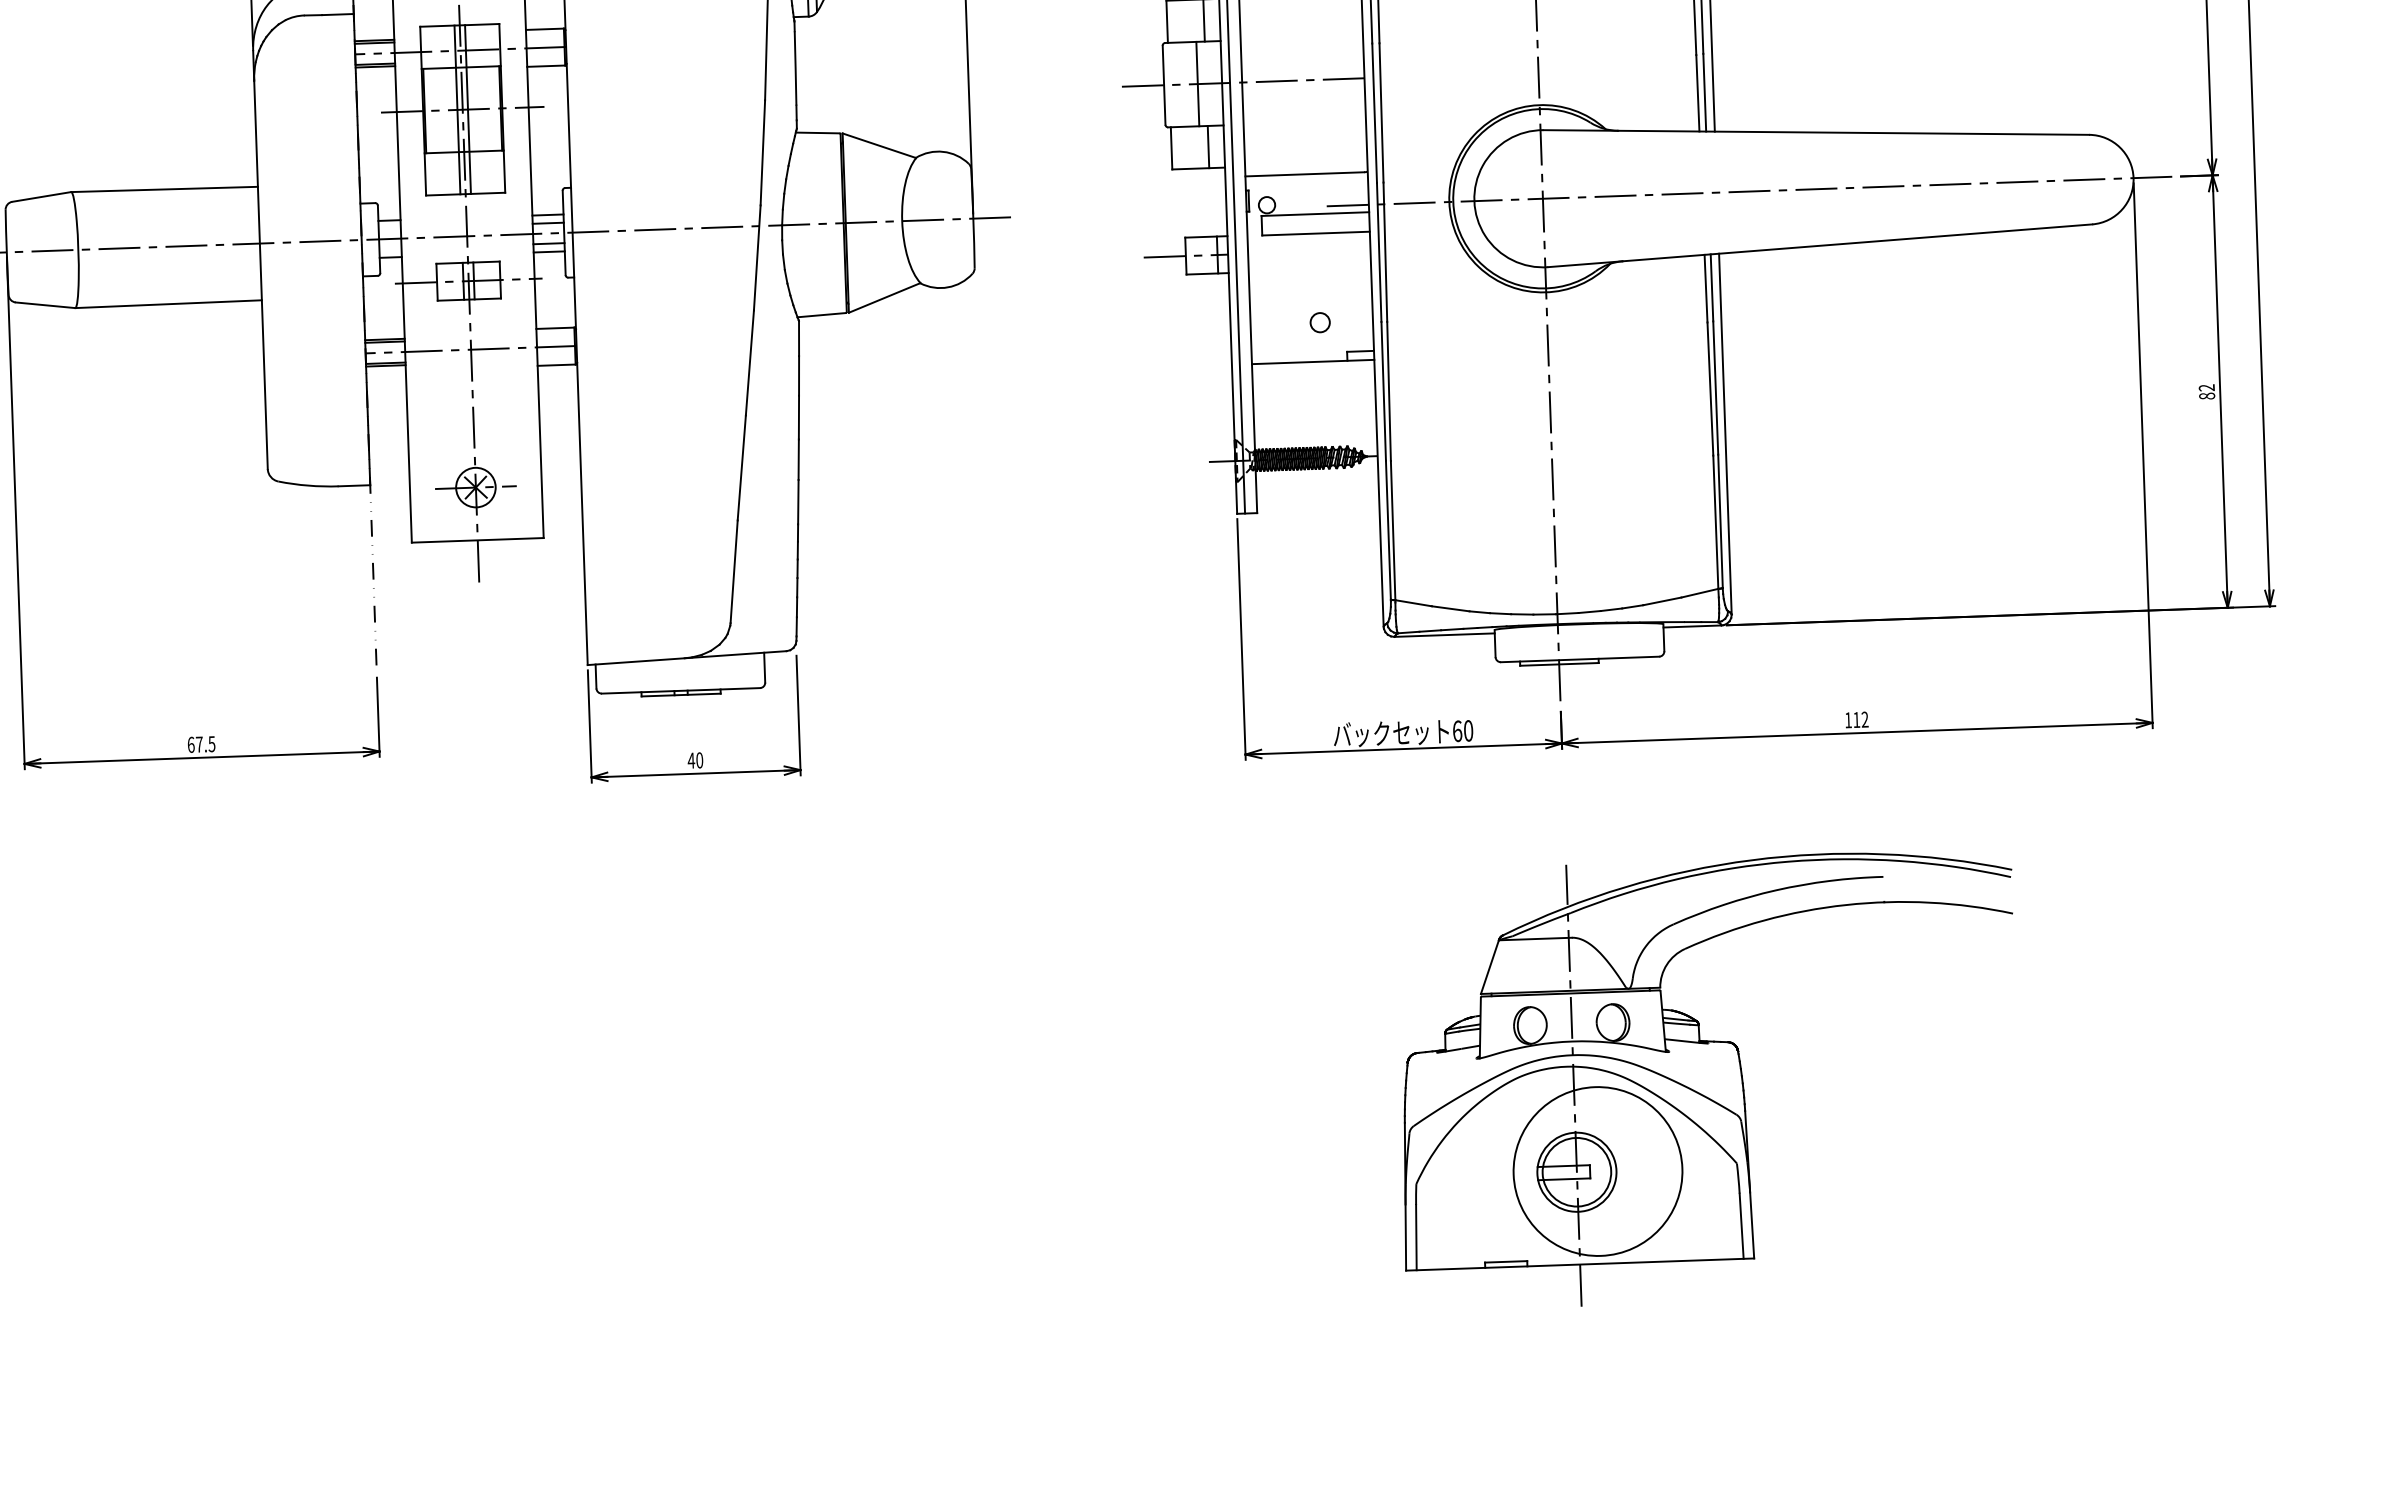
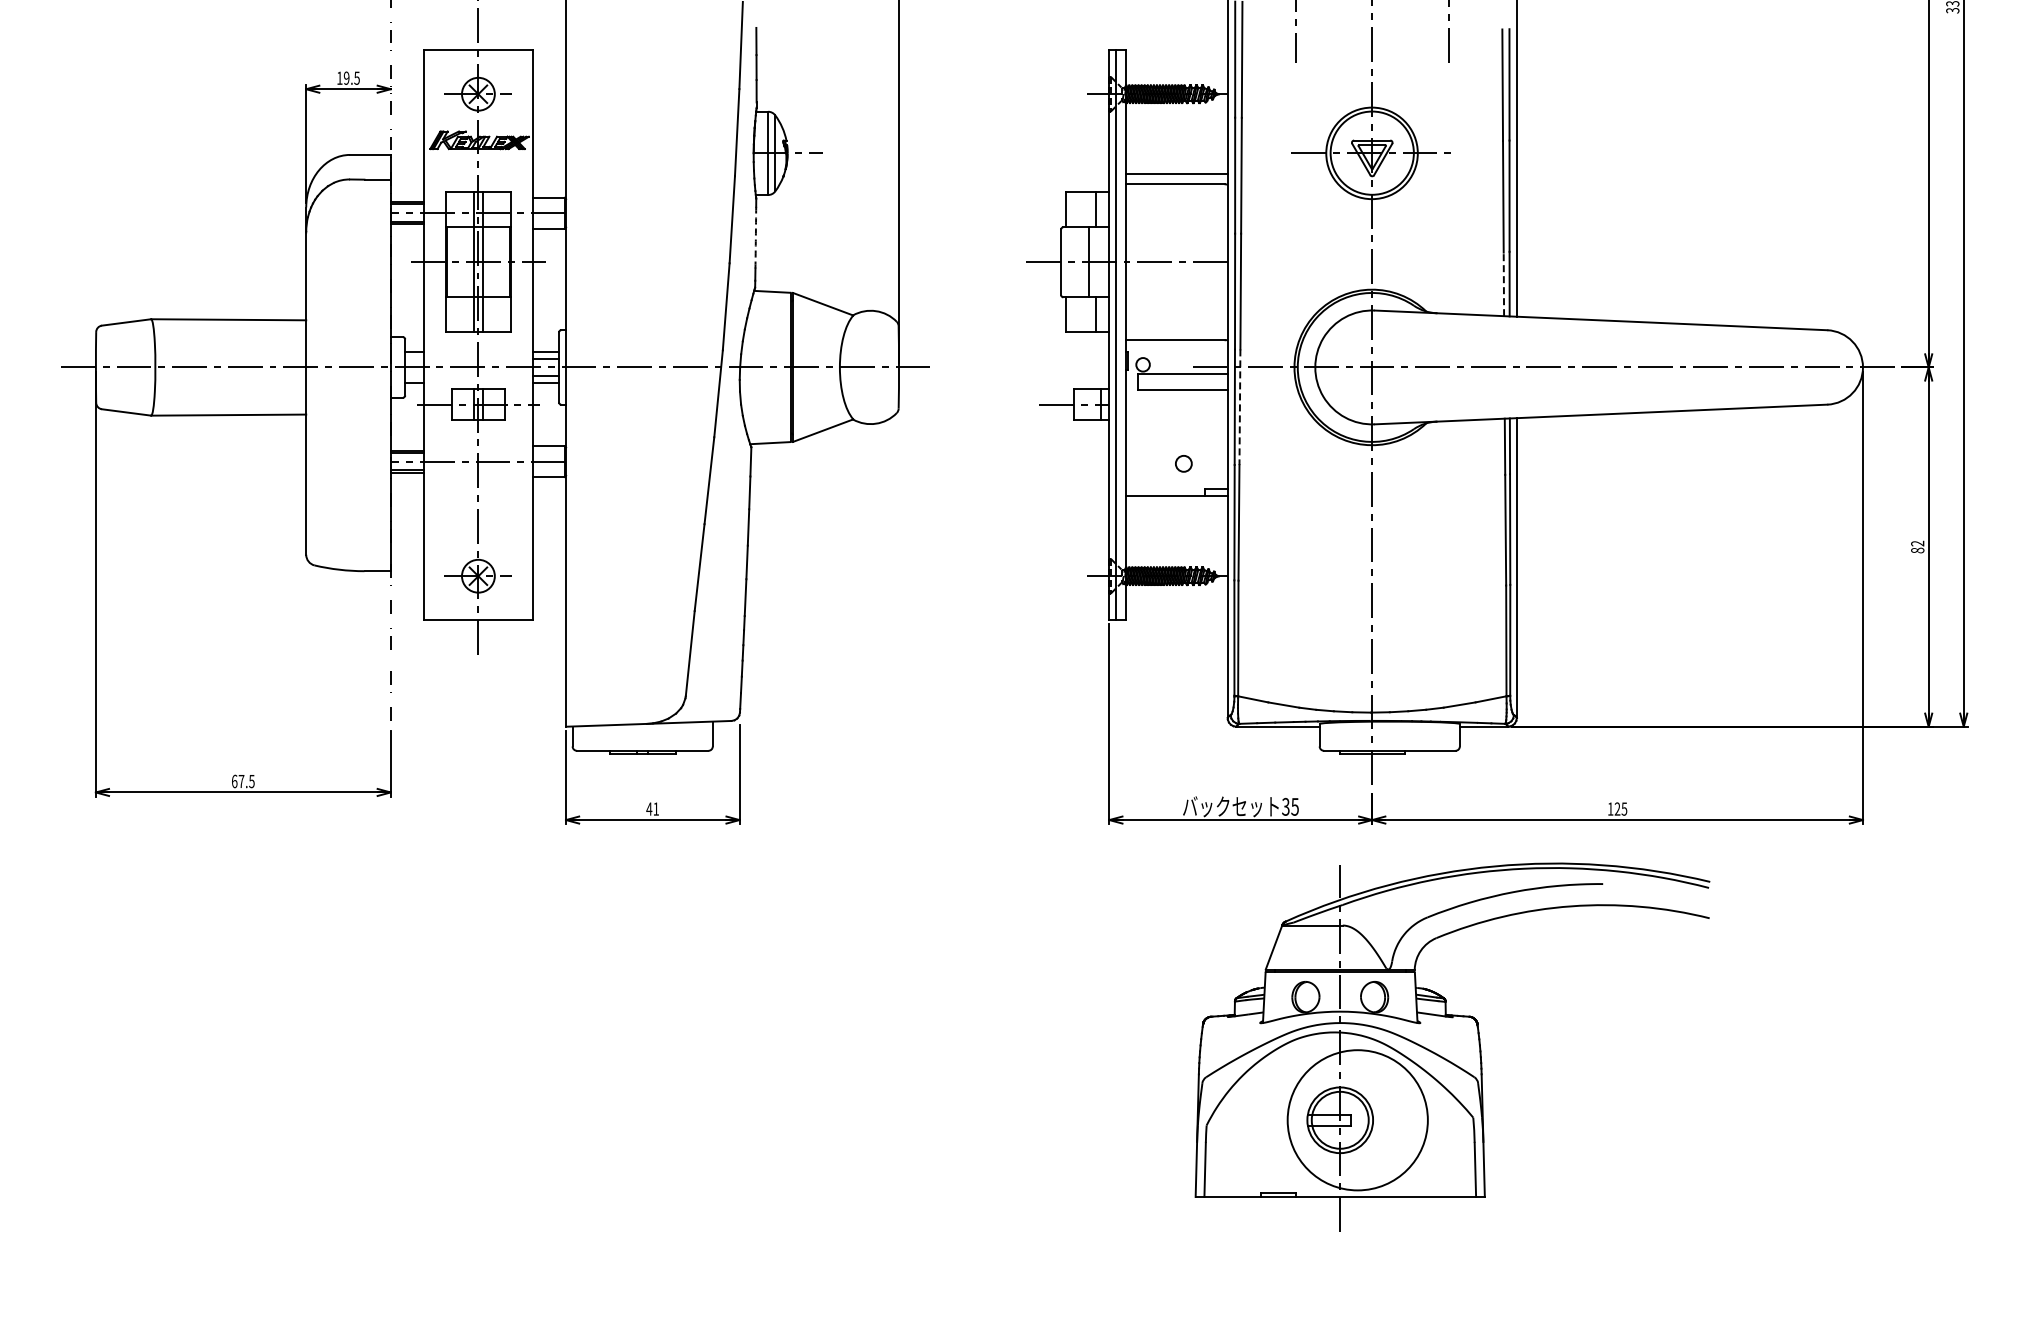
arc: (795, 68) -> (755, 237), solid -> dashed
line: (1697, 93) -> (1503, 284), solid -> dashed
line: (1384, 252) -> (1239, 407), solid -> dashed
text: (1860, 719) -> (1620, 808), 112 -> 125
text: (1462, 730) -> (1290, 806), 60 -> 35
text: (700, 759) -> (656, 808), 40 -> 41
part: (1708, 1078) -> (1452, 1046), moved

